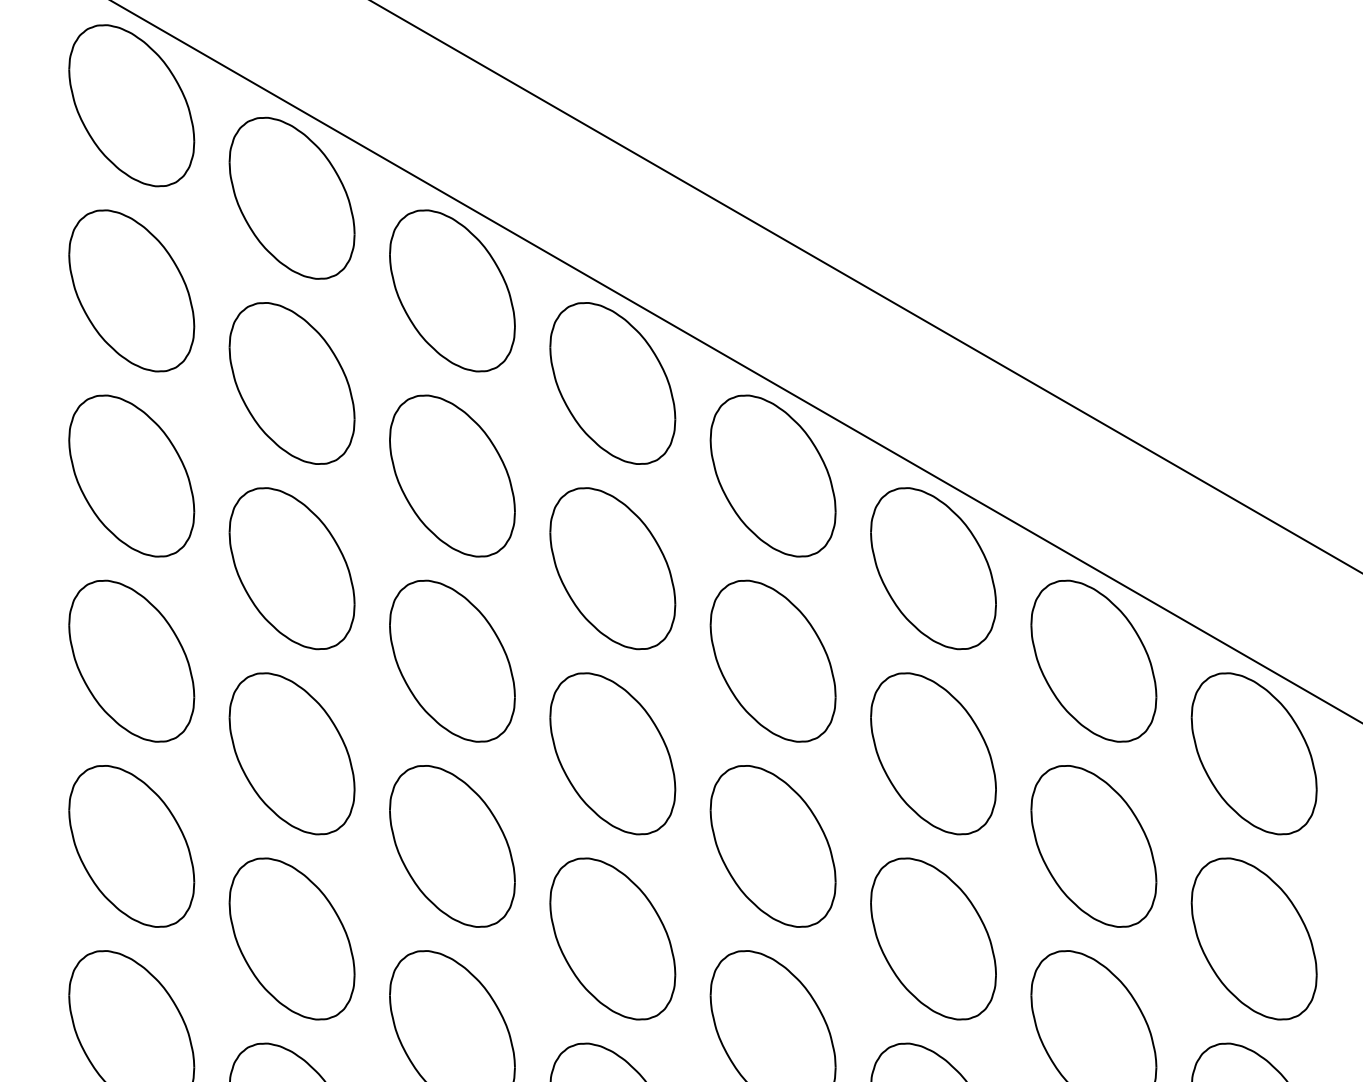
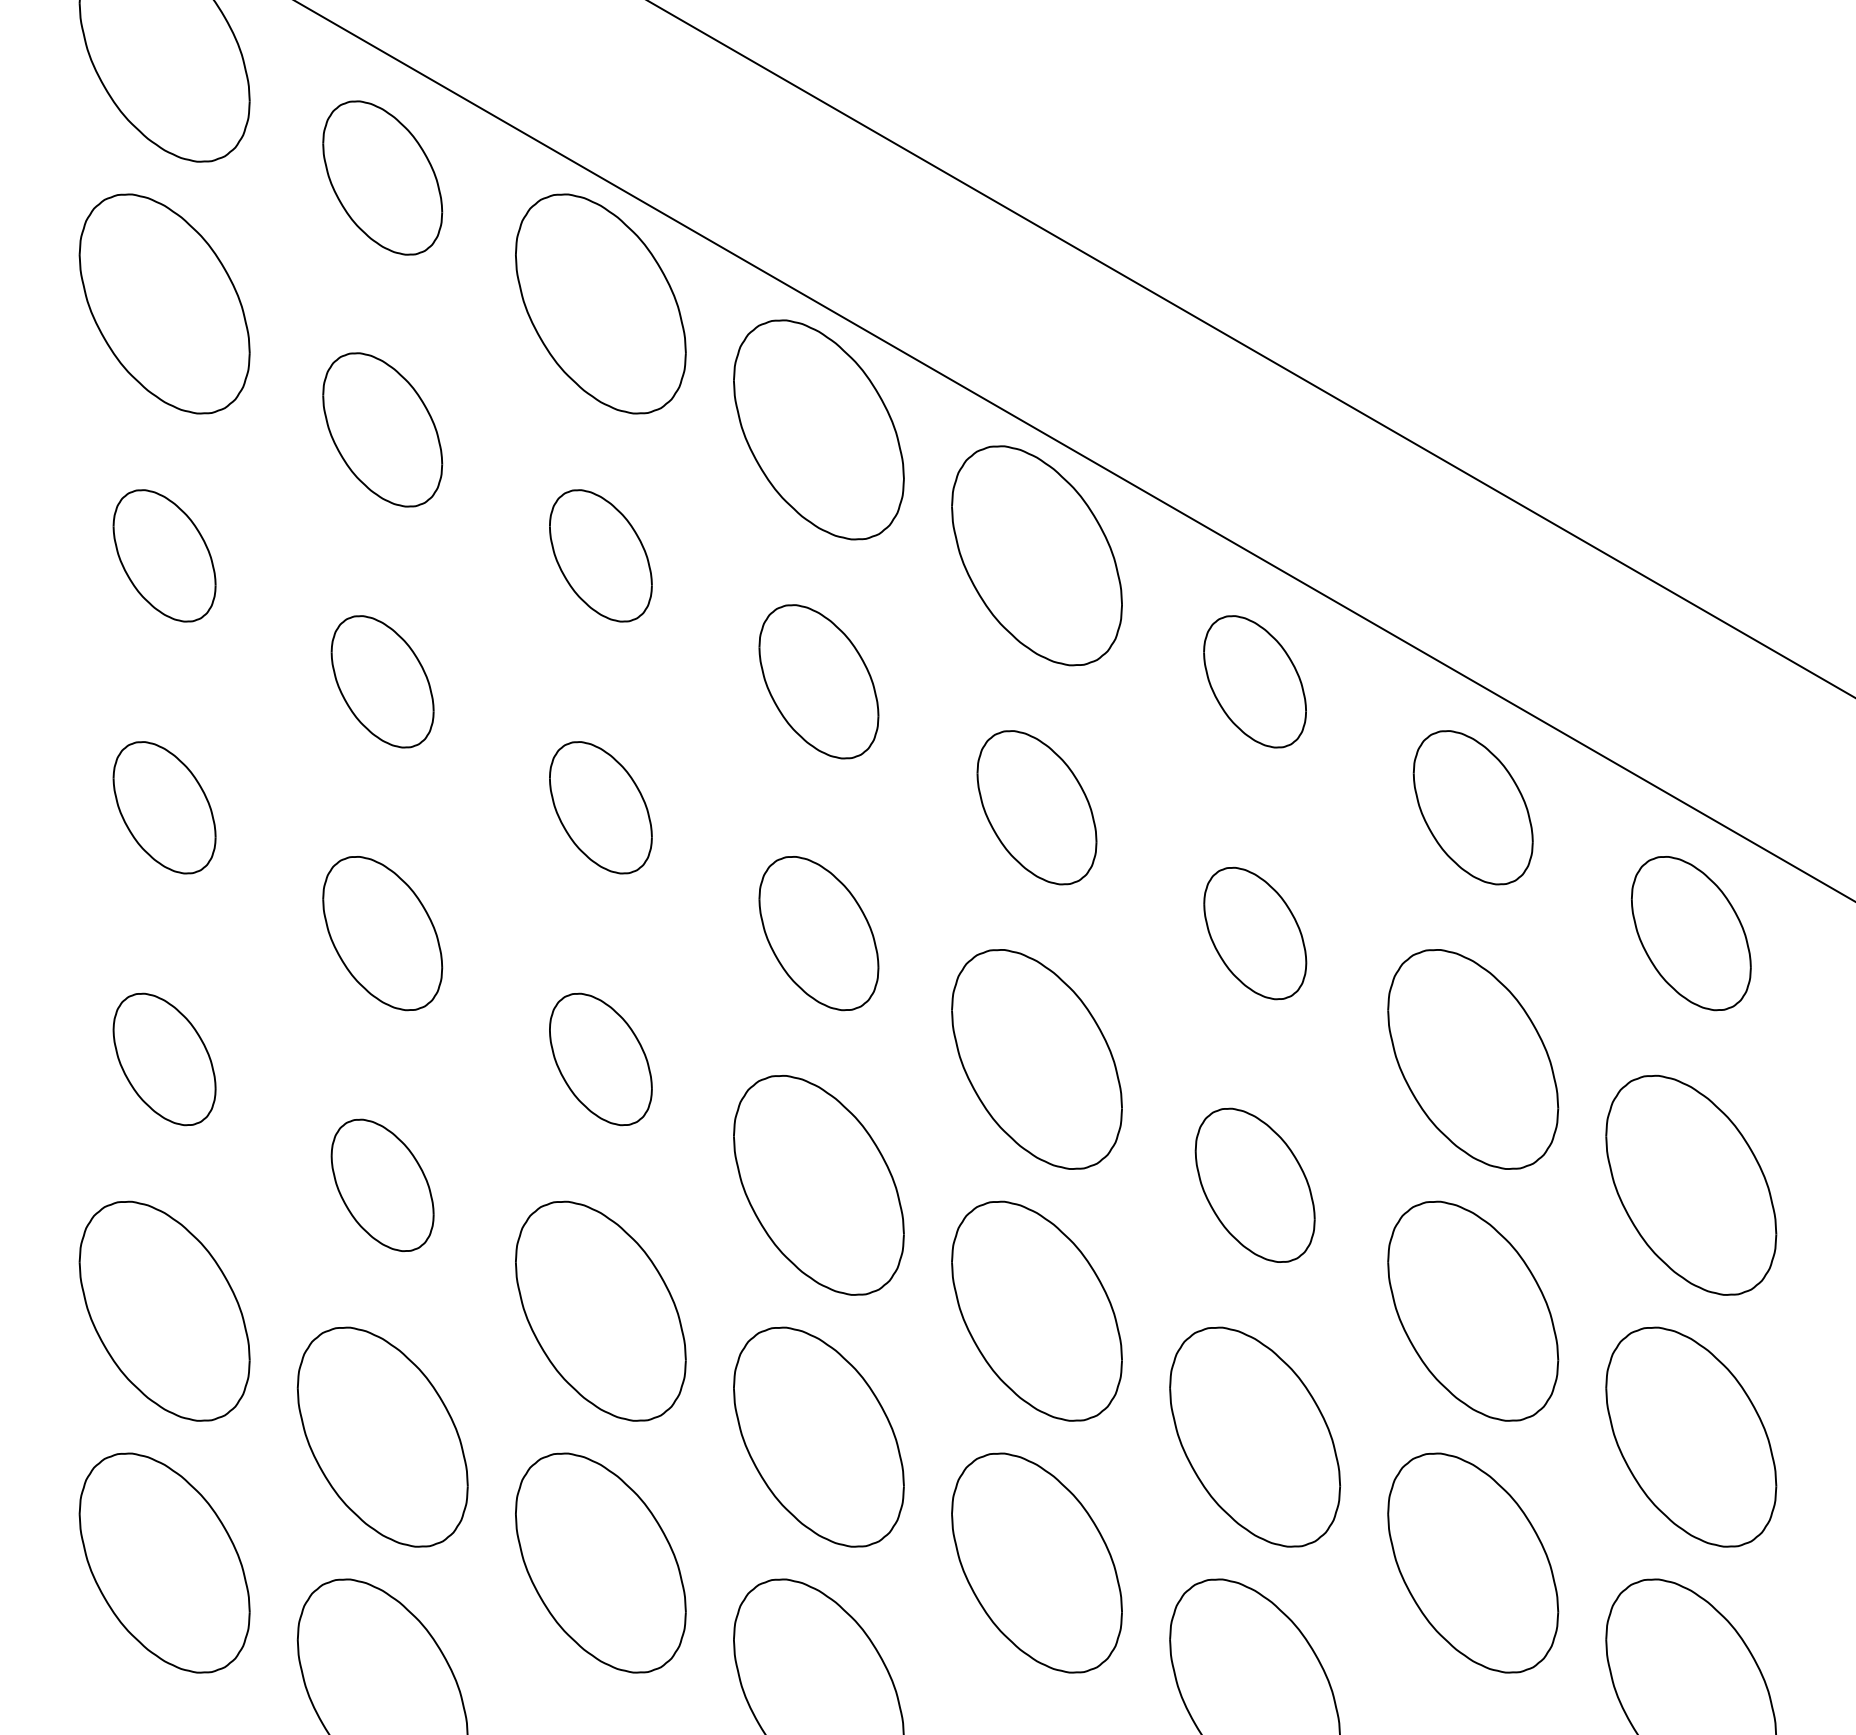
part: (291, 197) -> (382, 177), size x0.7
part: (291, 383) -> (382, 429), size x0.7
part: (131, 475) -> (164, 555), size x0.6
part: (452, 475) -> (600, 555), size x0.6
part: (291, 568) -> (382, 681), size x0.6
part: (612, 568) -> (818, 681), size x0.7
part: (933, 568) -> (1254, 681), size x0.6
part: (131, 661) -> (164, 807), size x0.6
part: (452, 661) -> (600, 807), size x0.6
part: (772, 661) -> (1036, 807), size x0.7
part: (1094, 661) -> (1473, 807), size x0.7
part: (291, 753) -> (382, 933), size x0.7
part: (612, 753) -> (818, 933), size x0.7
part: (933, 753) -> (1255, 933), size x0.6
part: (1254, 753) -> (1691, 933), size x0.7
part: (131, 846) -> (164, 1059), size x0.6
part: (452, 846) -> (600, 1059), size x0.6
part: (291, 939) -> (382, 1185), size x0.6
part: (933, 939) -> (1255, 1185), size x0.7

